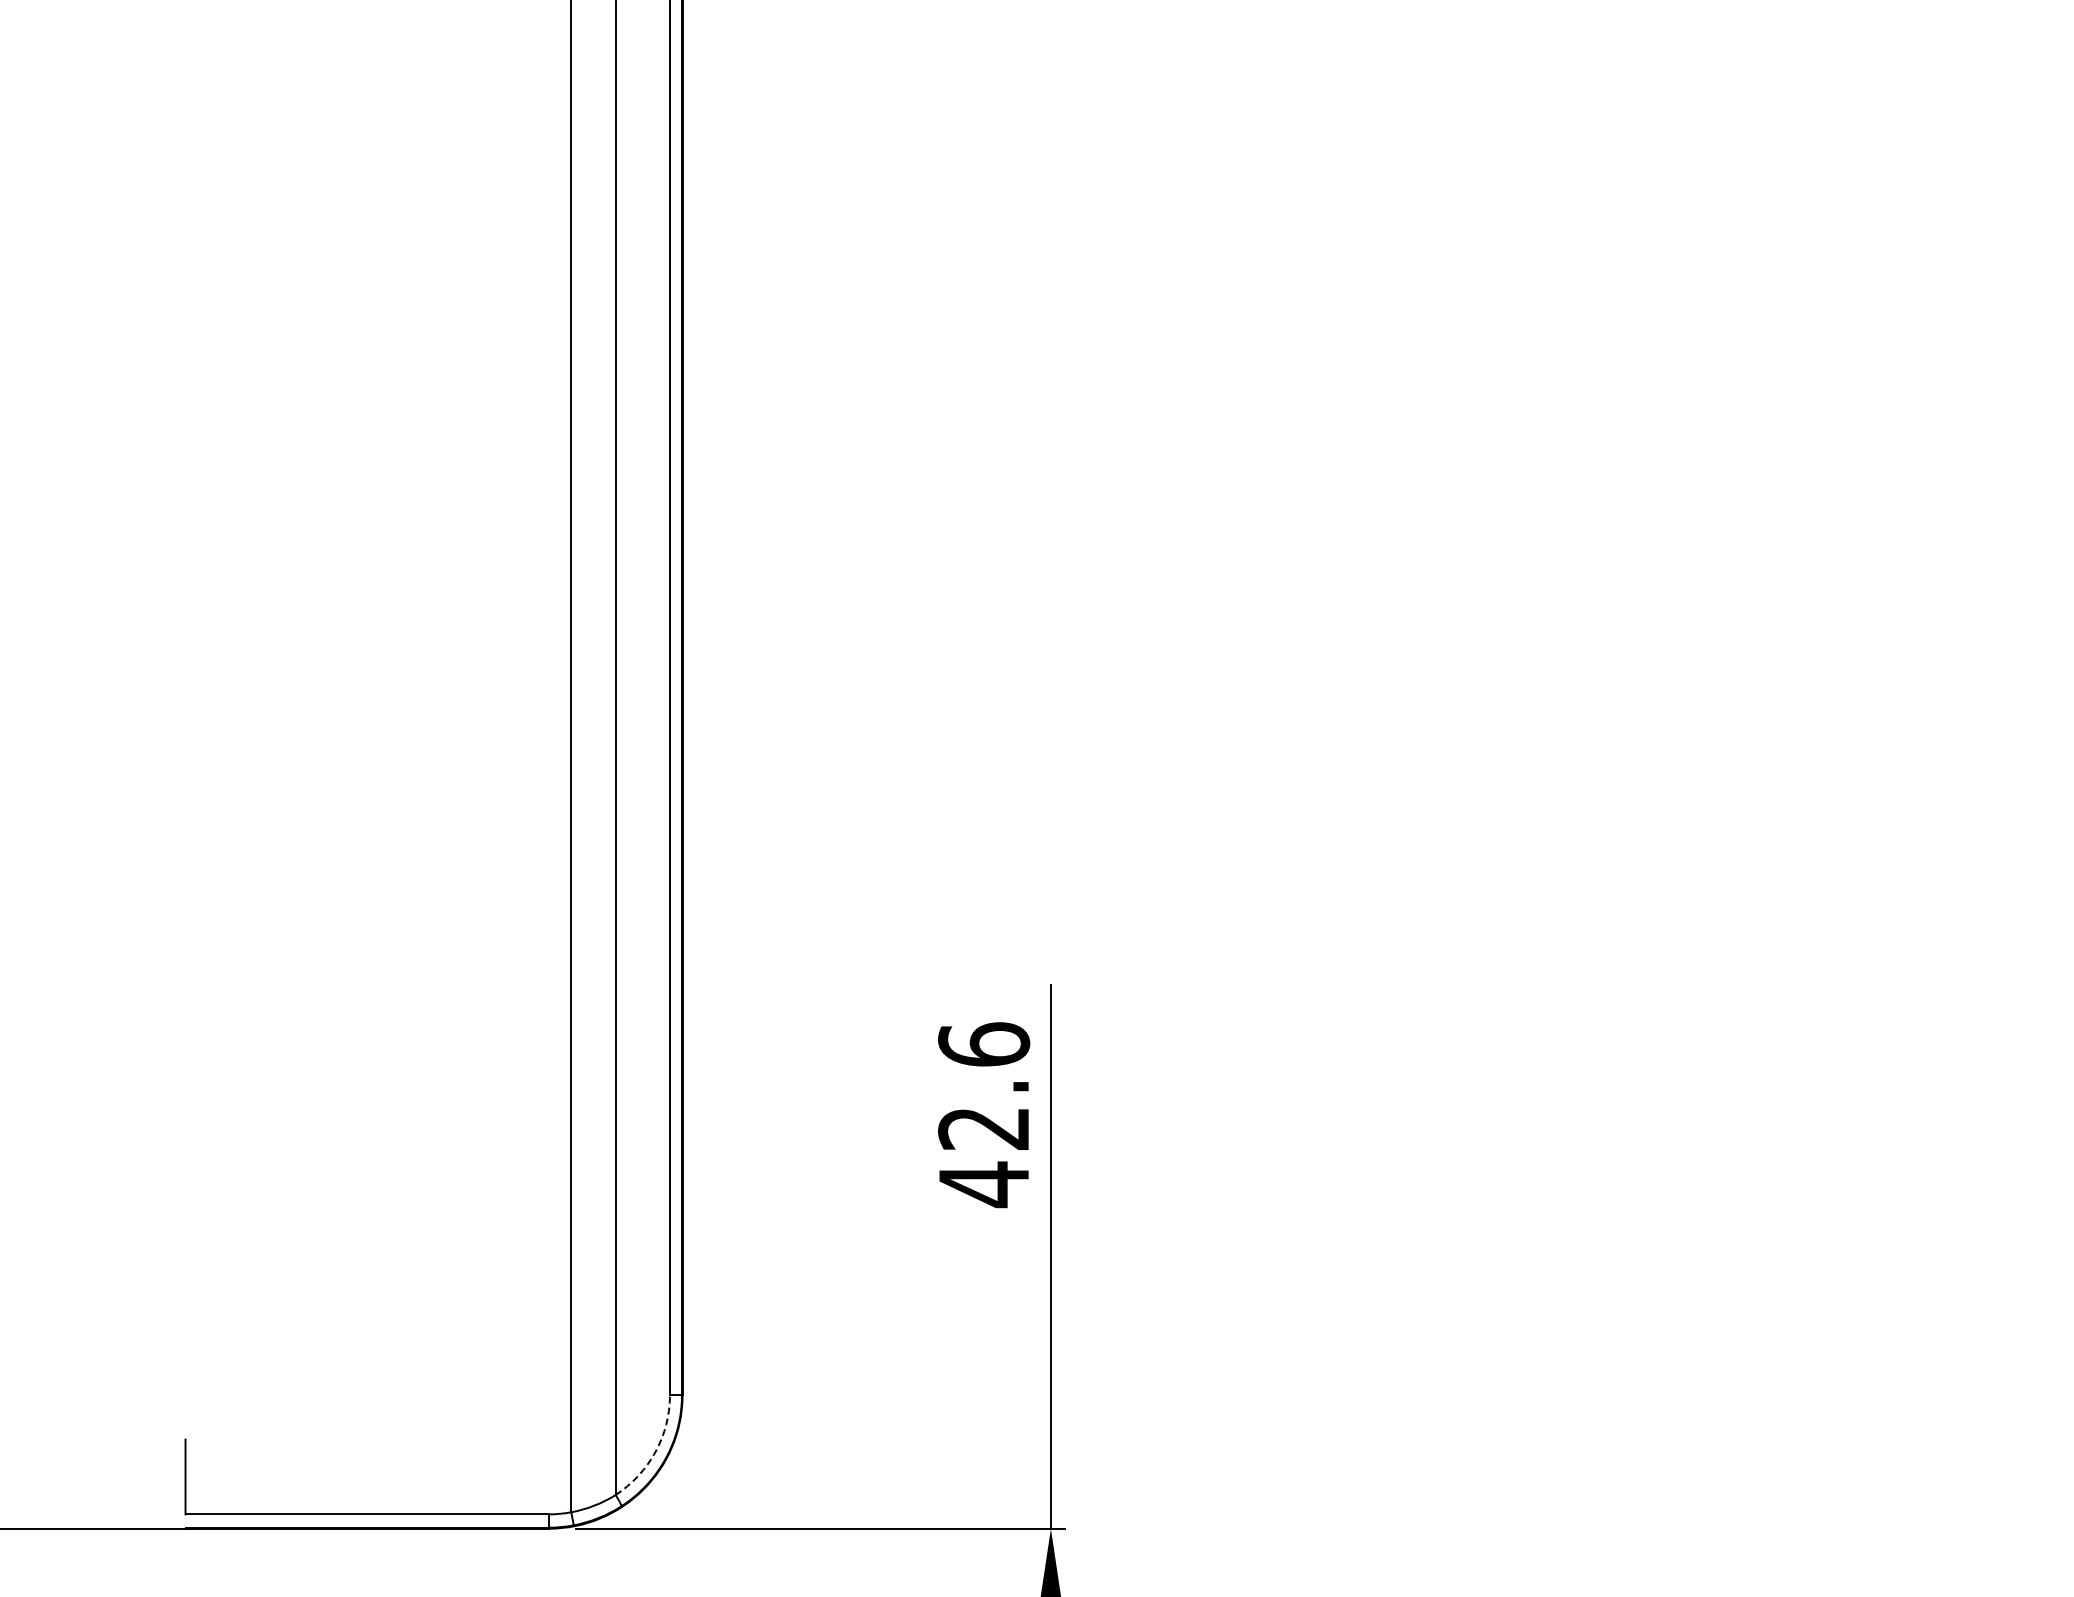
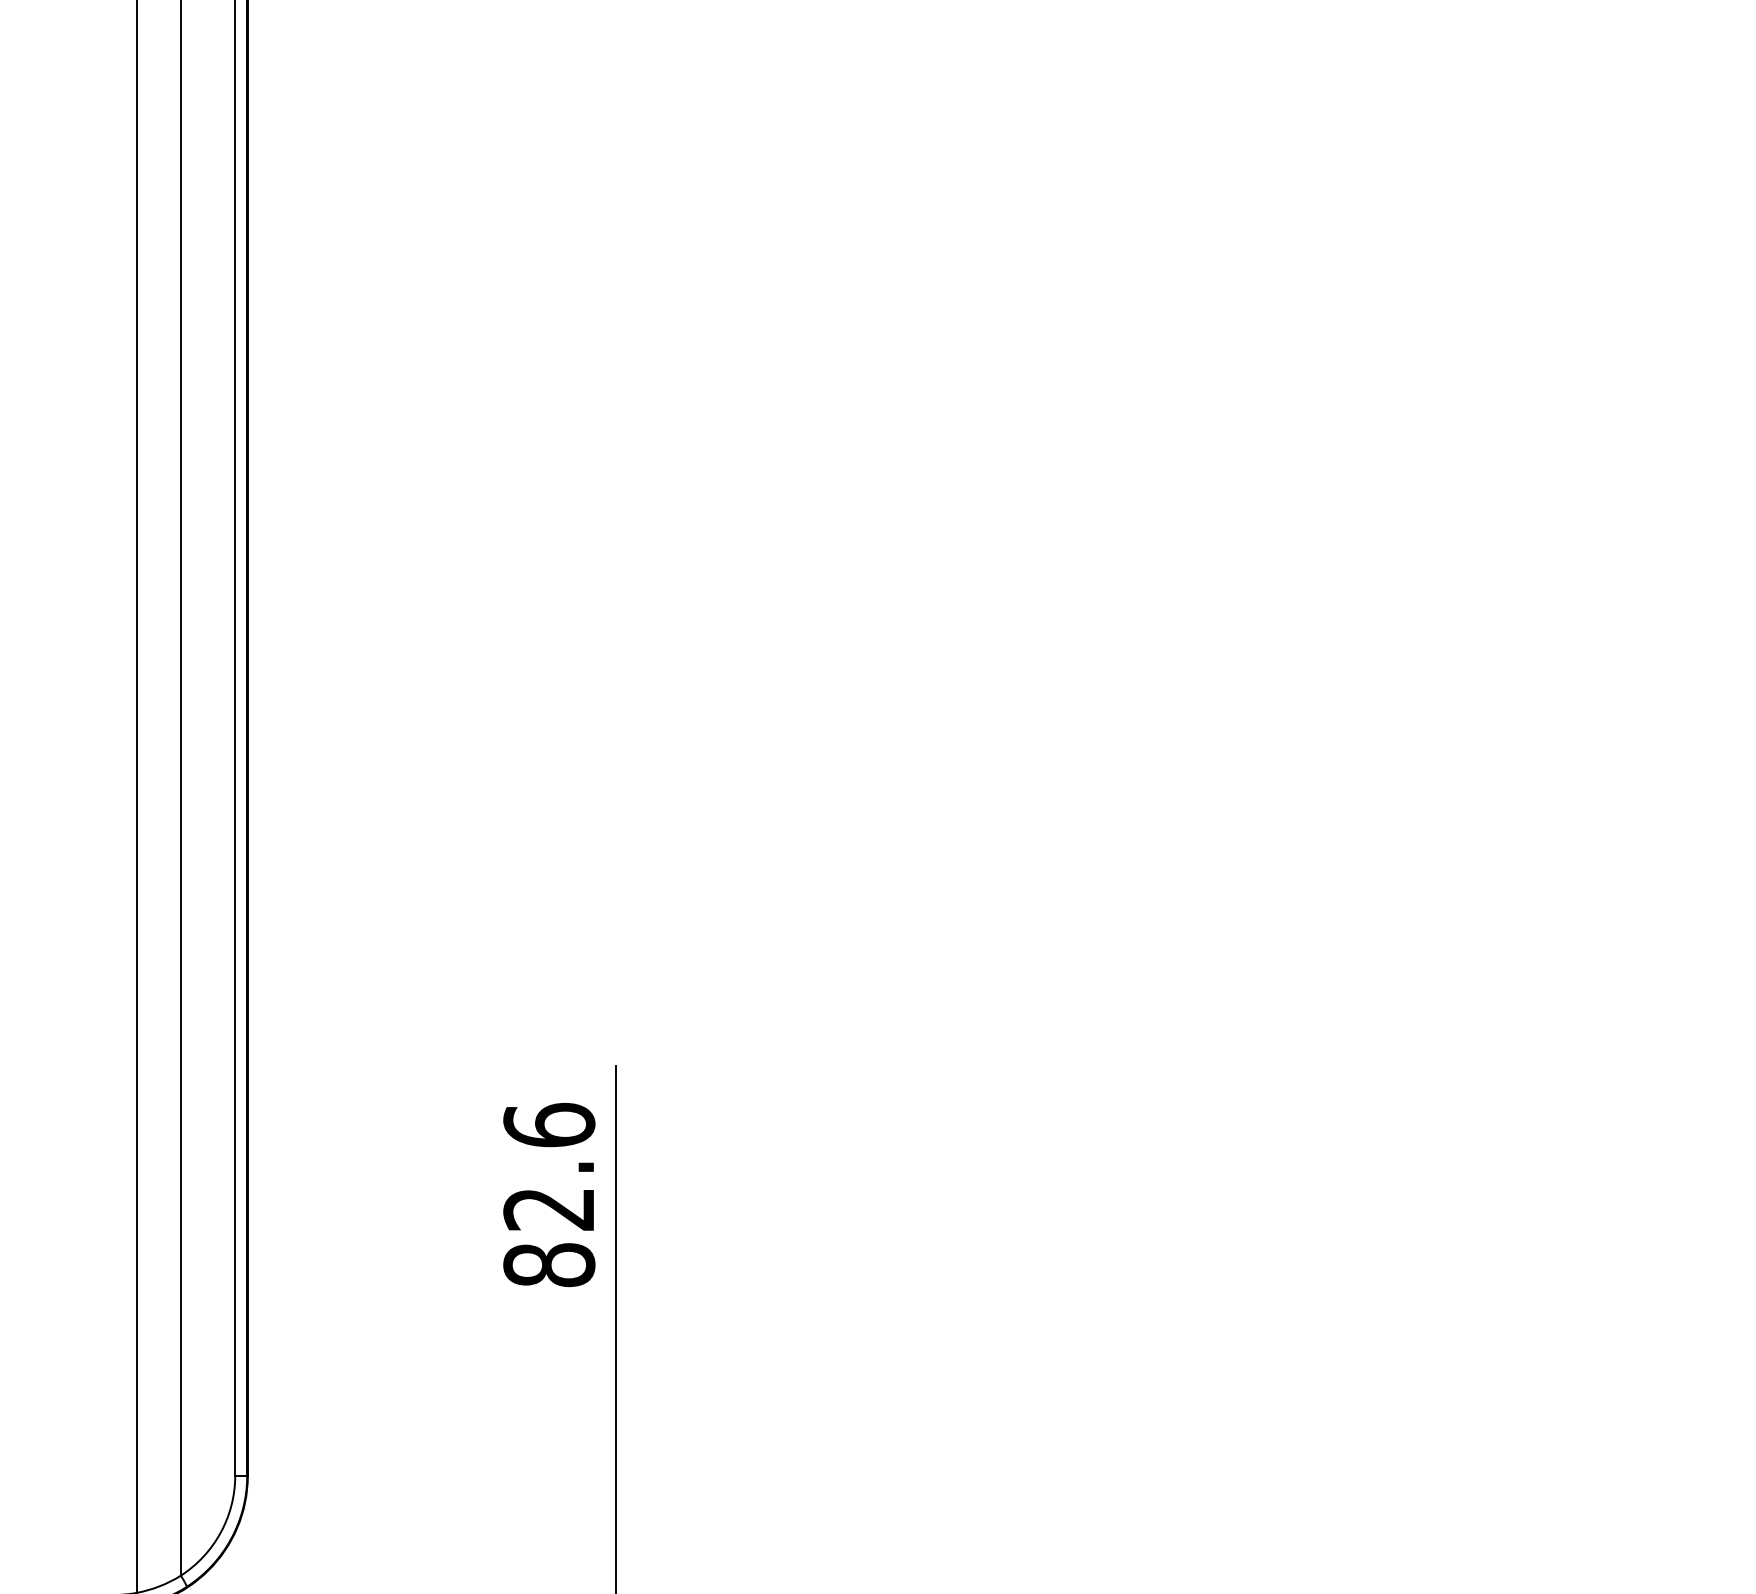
text: (984, 1184) -> (549, 1265), 42.6 -> 82.6
arc: (655, 1451) -> (220, 1532), dashed -> solid

